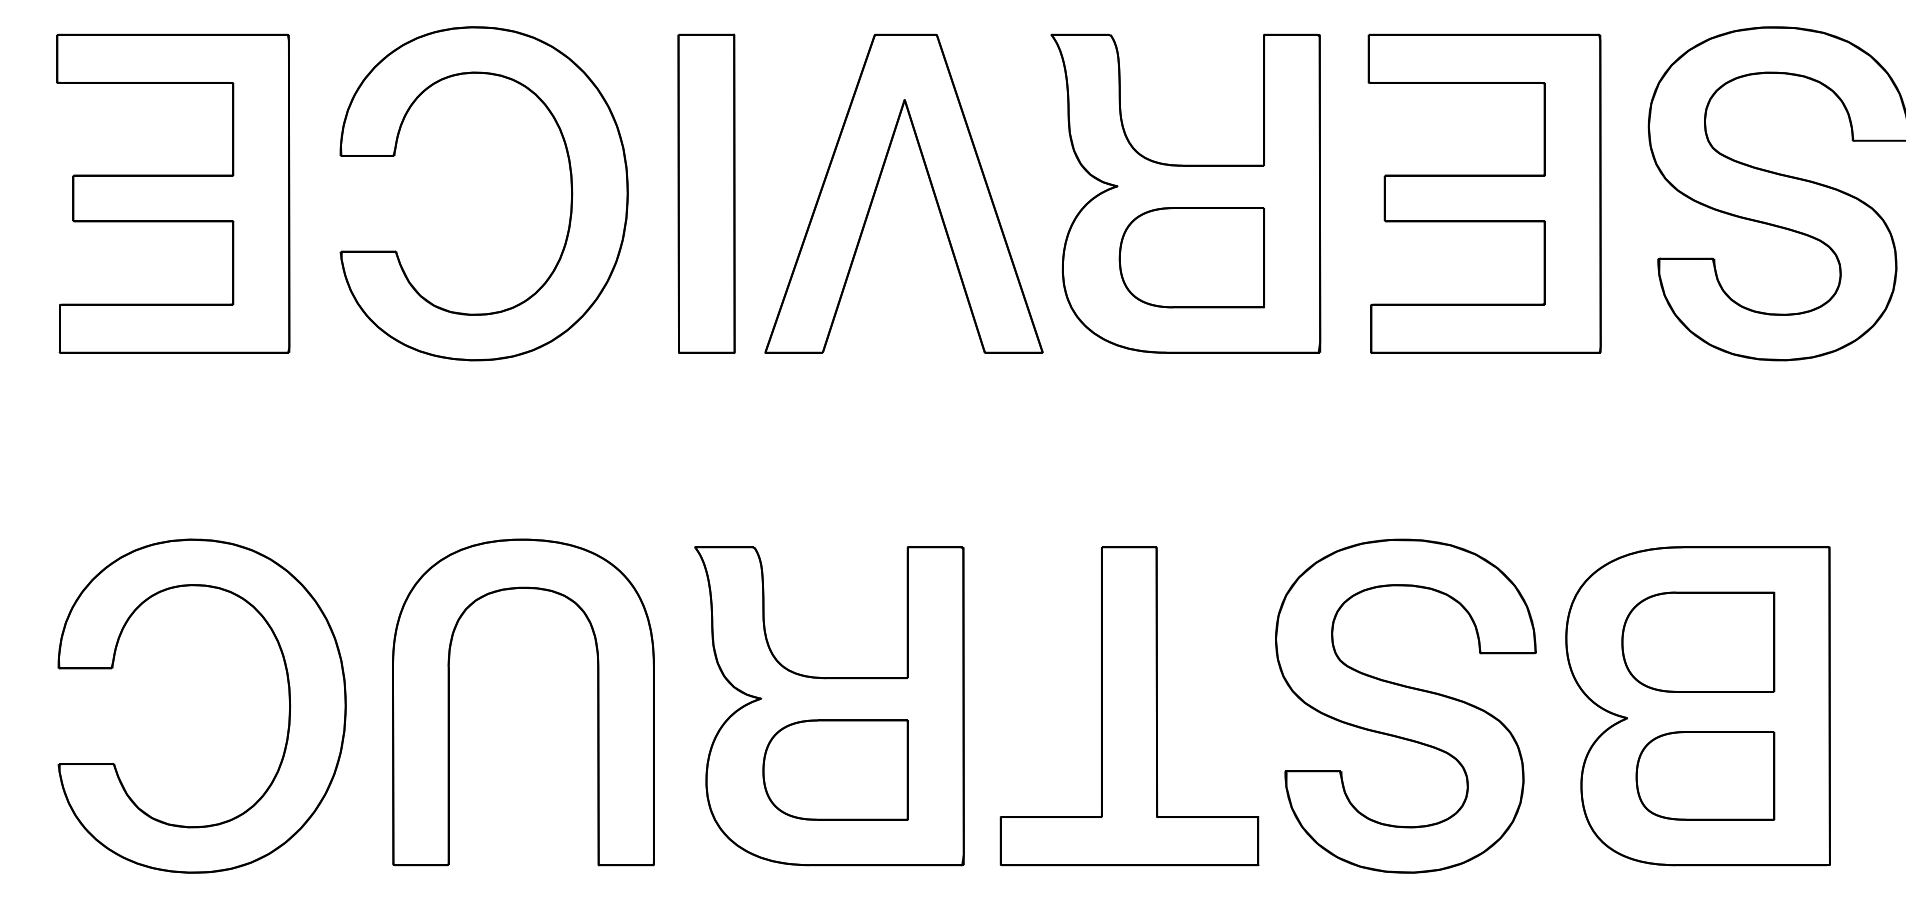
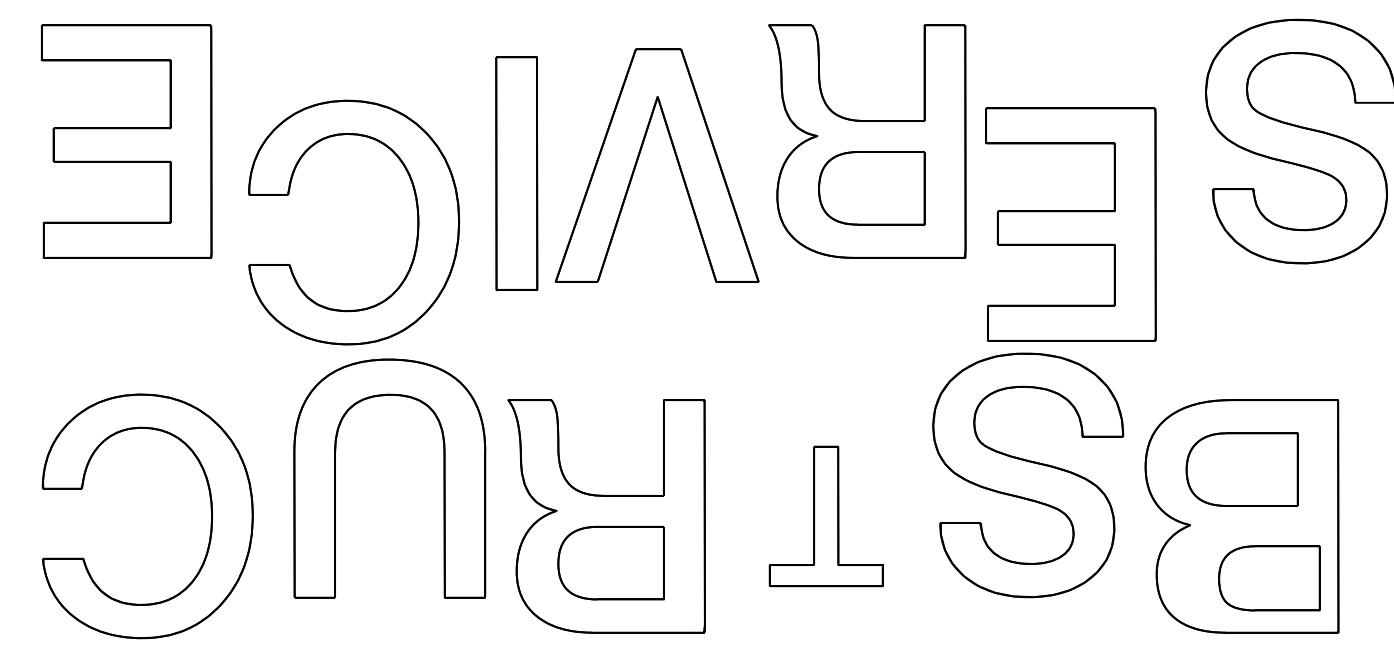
part: (878, 186) -> (638, 160), moved
part: (570, 193) -> (417, 222), moved
part: (706, 193) -> (516, 173), moved
part: (1484, 193) -> (1070, 224), moved
part: (449, 702) -> (335, 478), moved
part: (1130, 706) -> (826, 516), size x0.6
part: (1406, 706) -> (1028, 475), moved
part: (1705, 776) -> (1269, 578), moved

